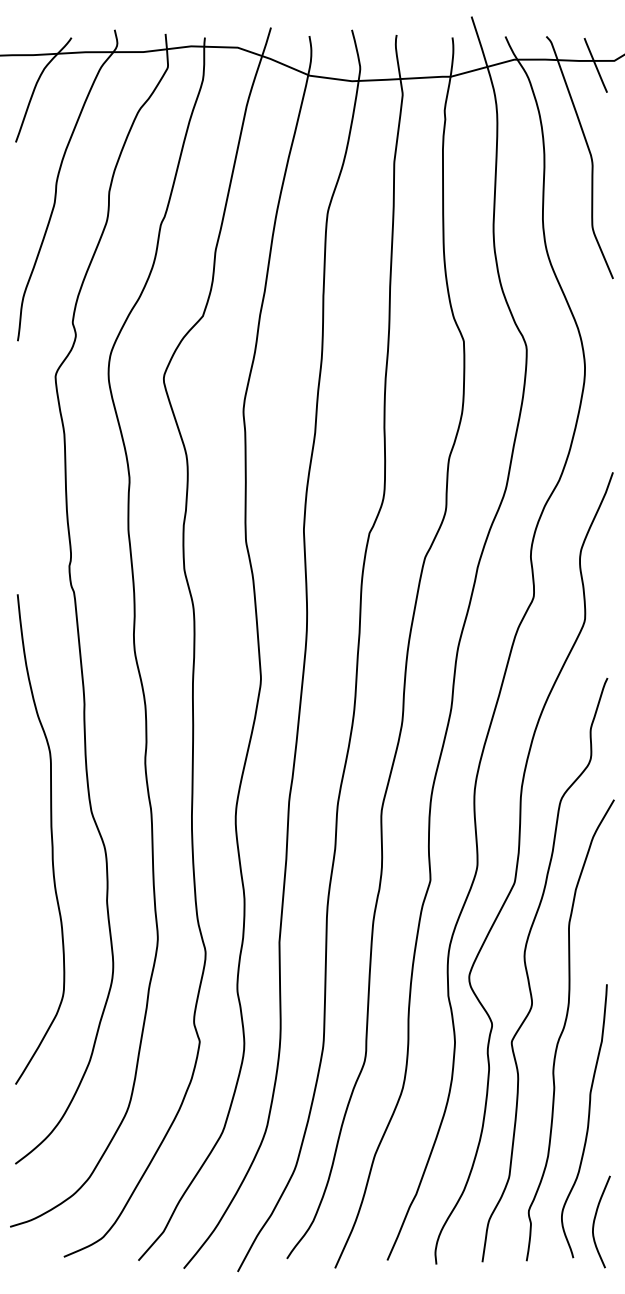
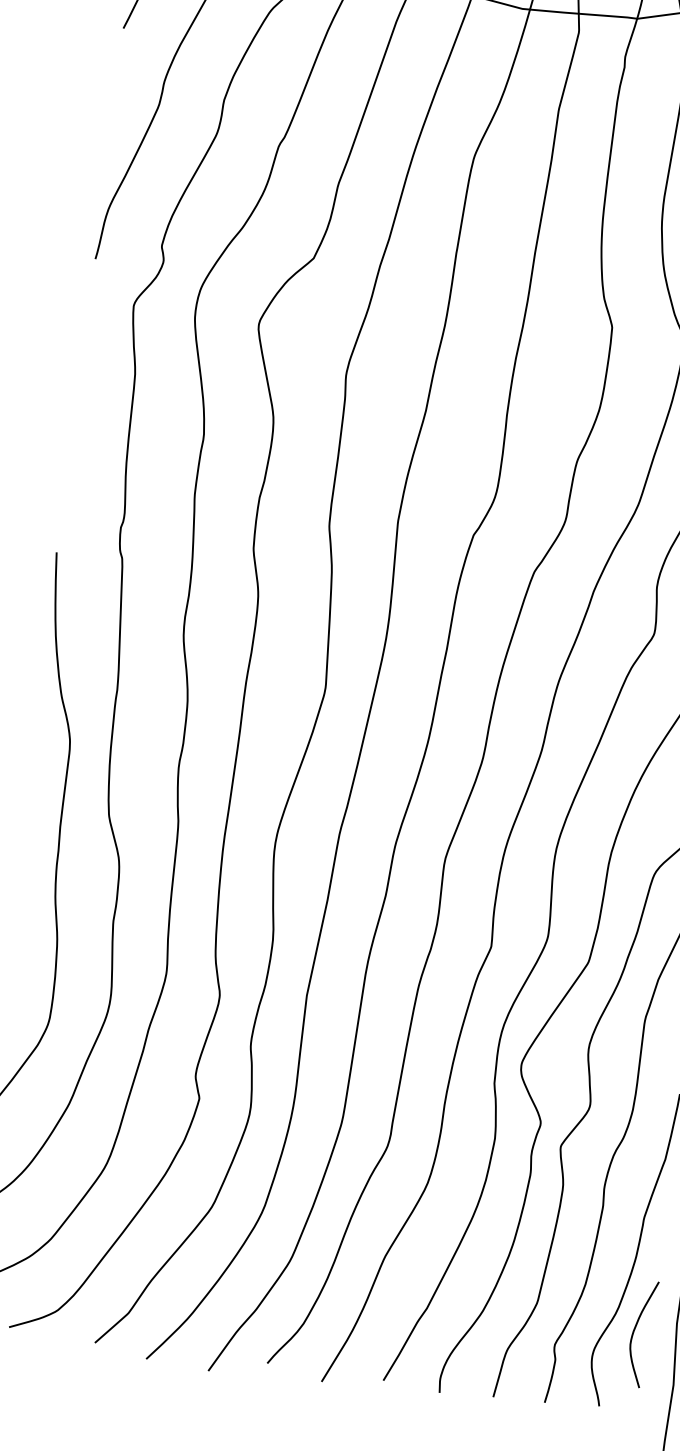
curve: (595, 1220) -> (635, 1331), moved

